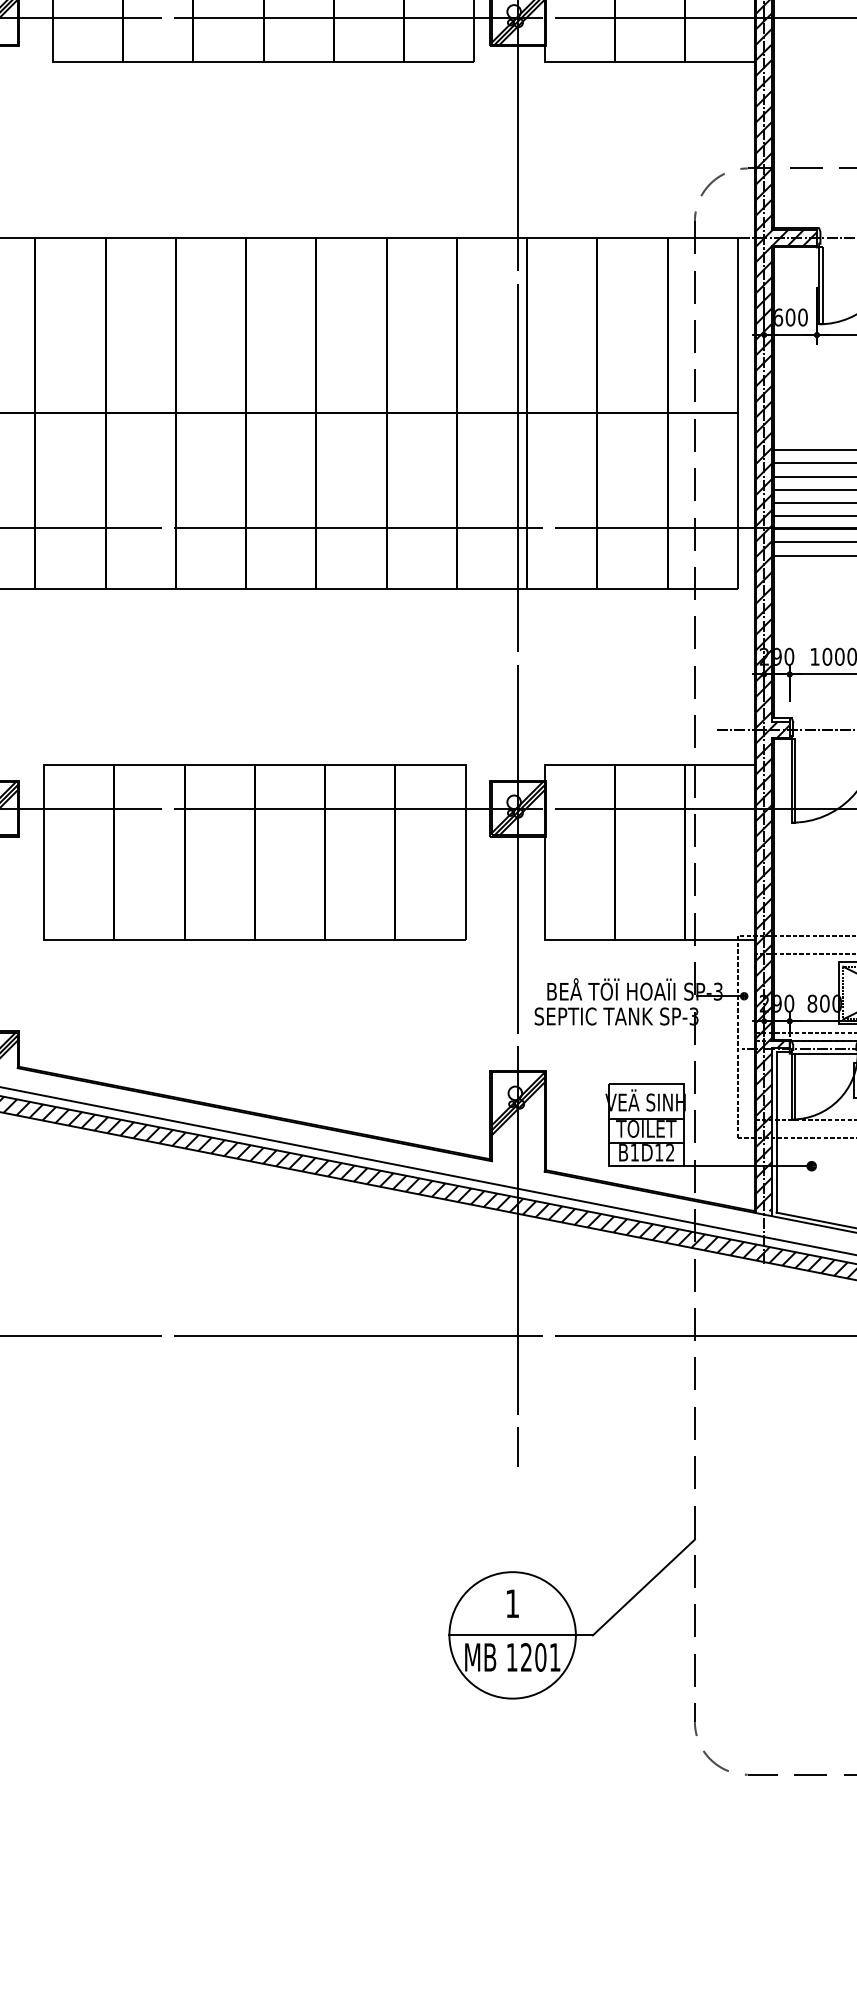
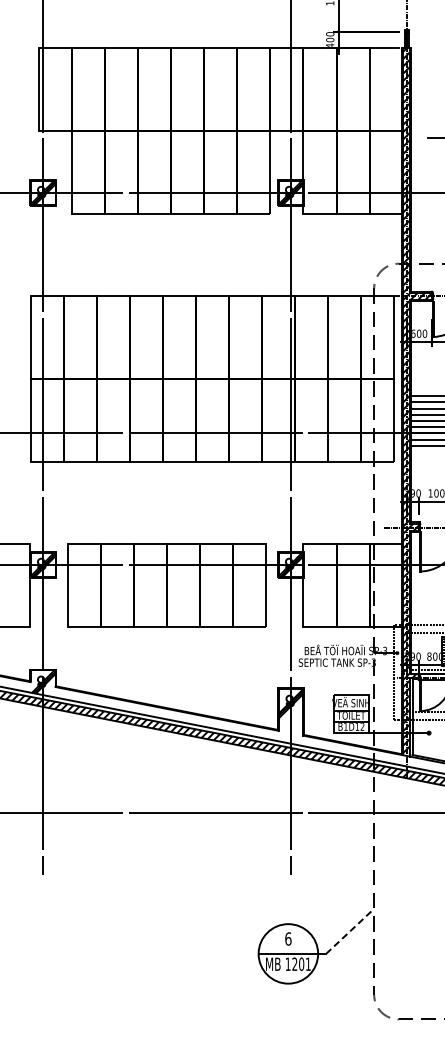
line: (644, 1587) -> (350, 931), solid -> dashed
text: (512, 1602) -> (288, 938), 1 -> 6

